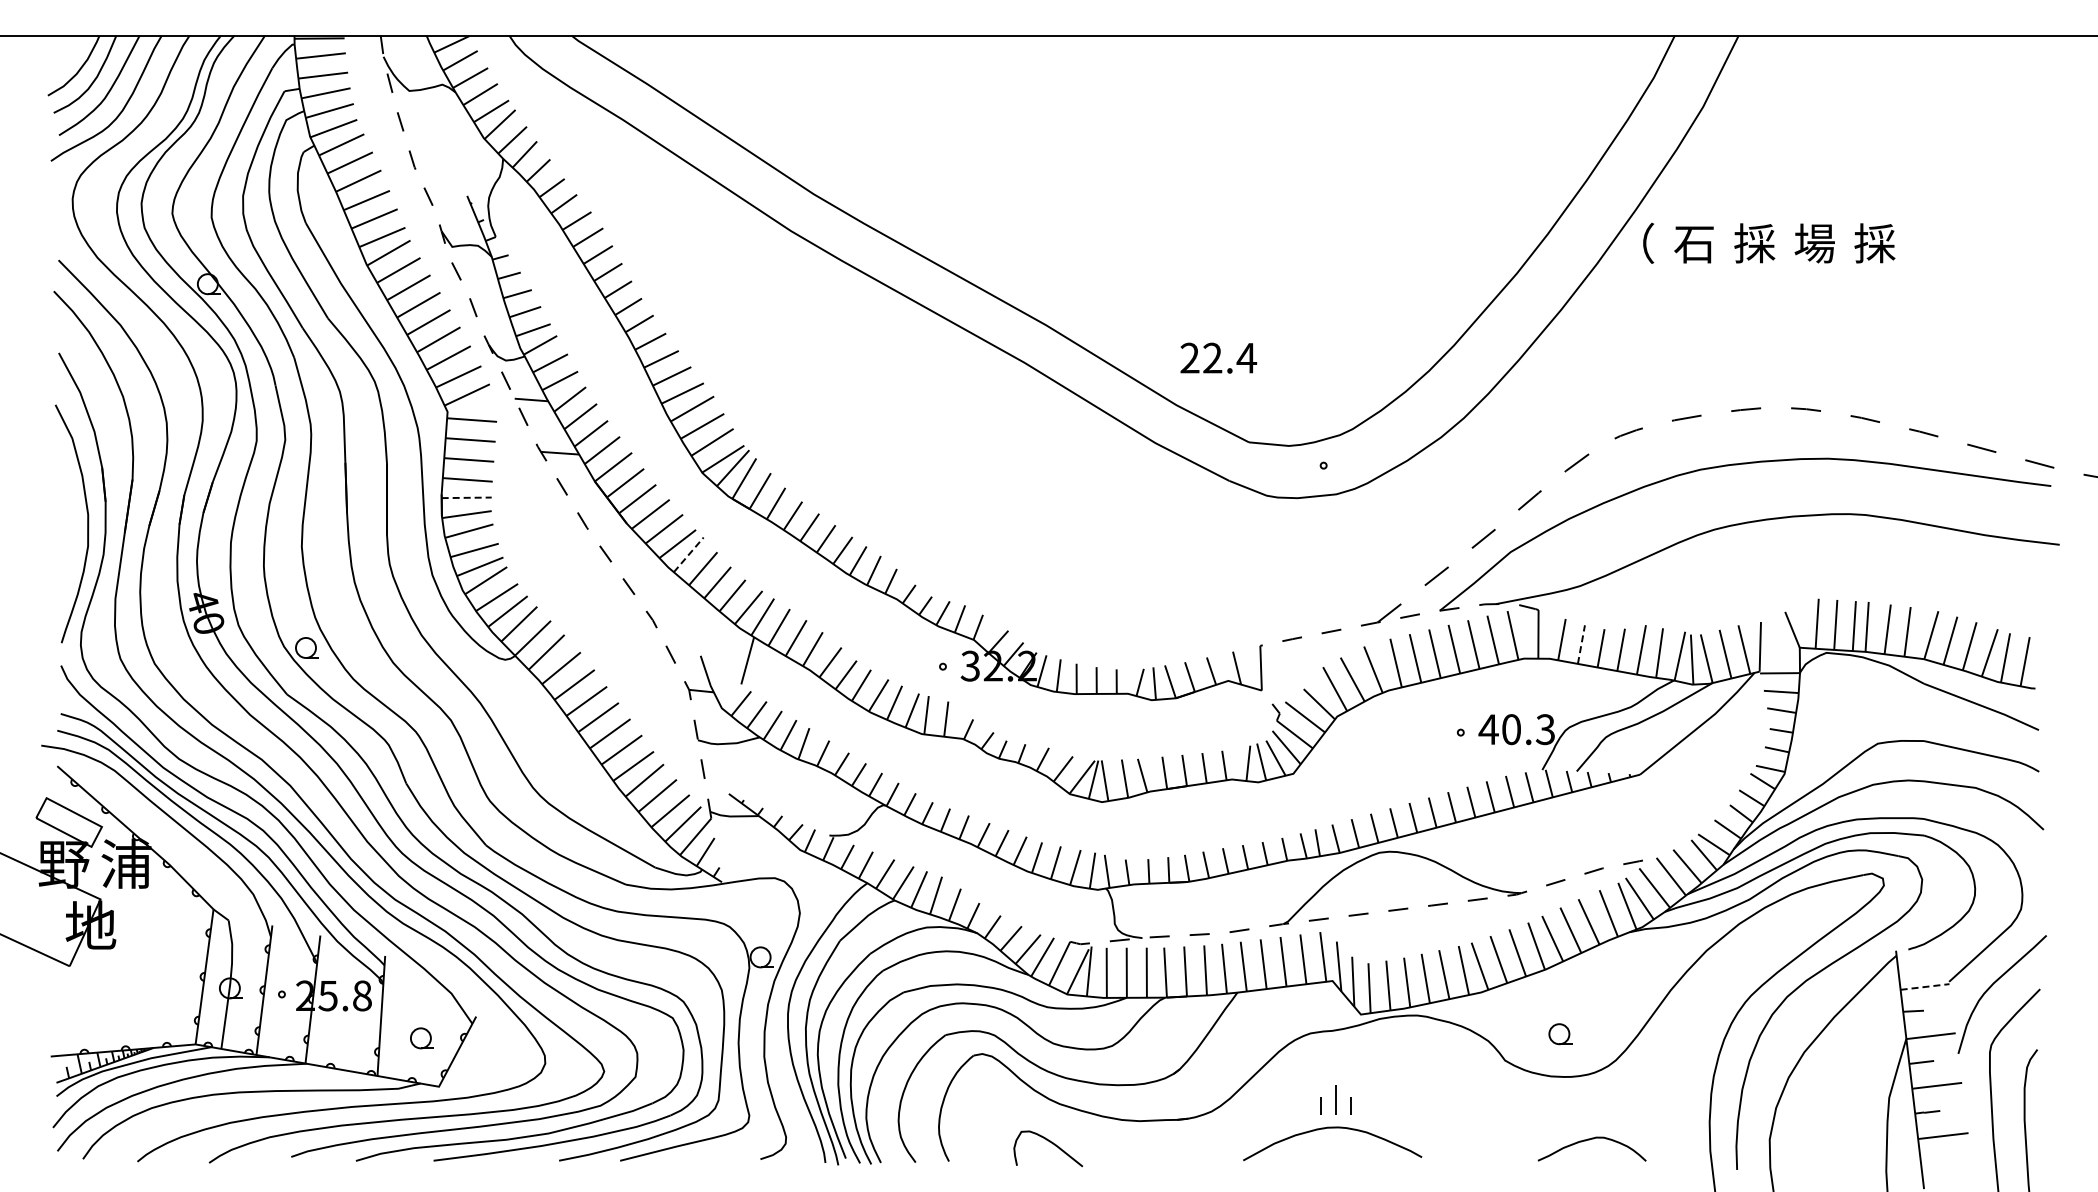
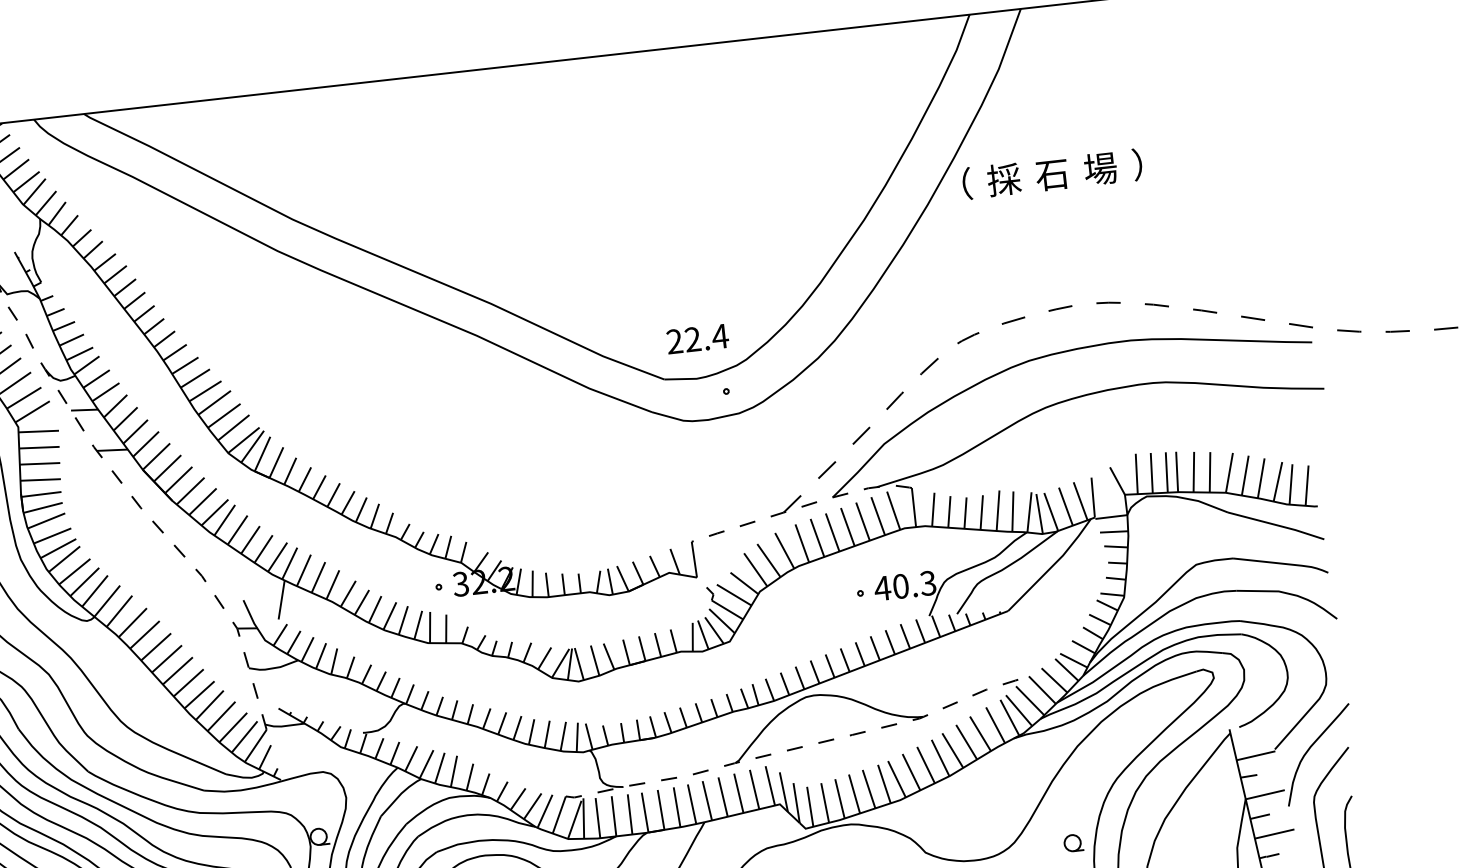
text: (1874, 242) -> (1148, 162), 採 -> ）
text: (1694, 243) -> (1004, 179), 石 -> 採
text: (1754, 243) -> (1052, 174), 採 -> 石
text: (1218, 357) -> (697, 338), moved
line: (467, 497) -> (42, 494), dashed -> solid
line: (688, 554) -> (224, 519), dashed -> solid
line: (1581, 644) -> (949, 511), dashed -> solid
line: (1925, 986) -> (1256, 755), dashed -> solid
part: (1560, 1034) -> (1073, 843), moved

